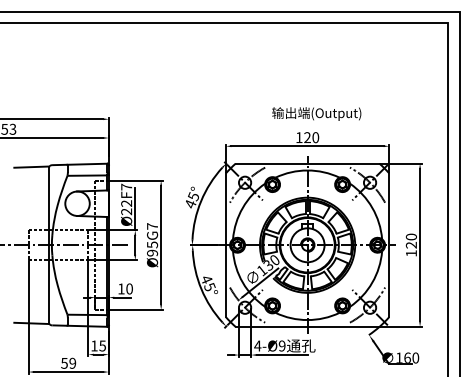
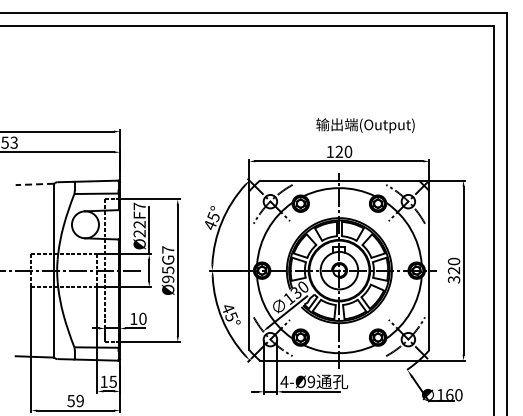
text: (316, 113) -> (365, 125), moved
line: (31, 167) -> (34, 184), solid -> dashed
text: (411, 253) -> (454, 279), 120 -> 320

